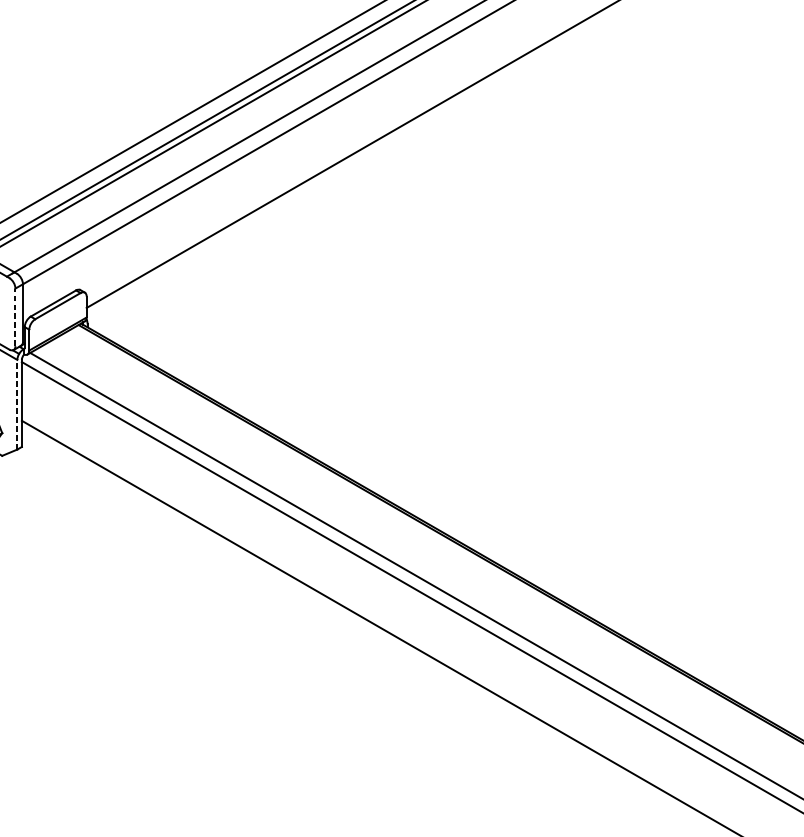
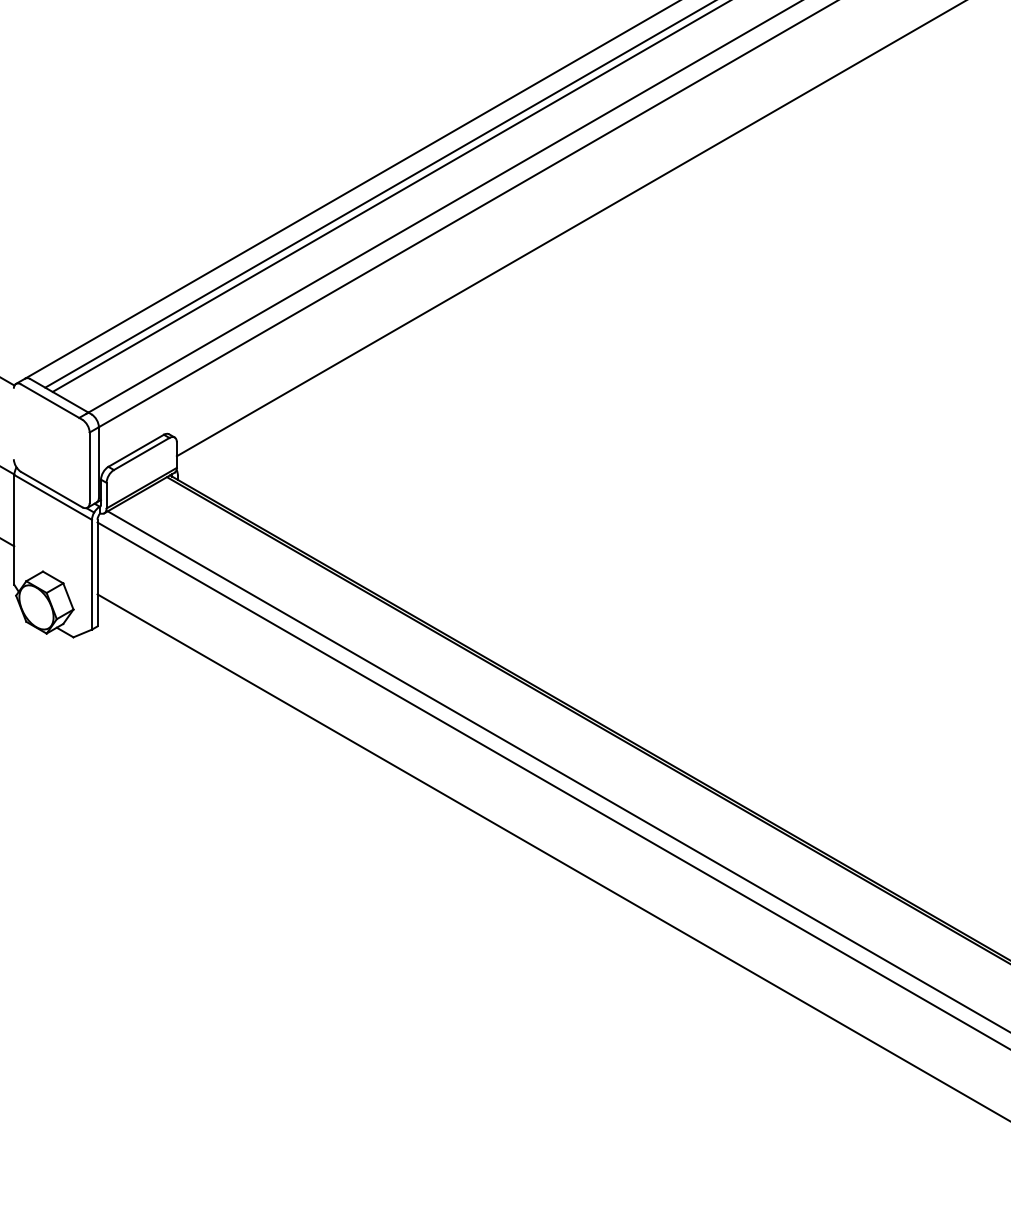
line: (15, 317) -> (89, 467), dashed -> solid
line: (16, 404) -> (91, 574), dashed -> solid

